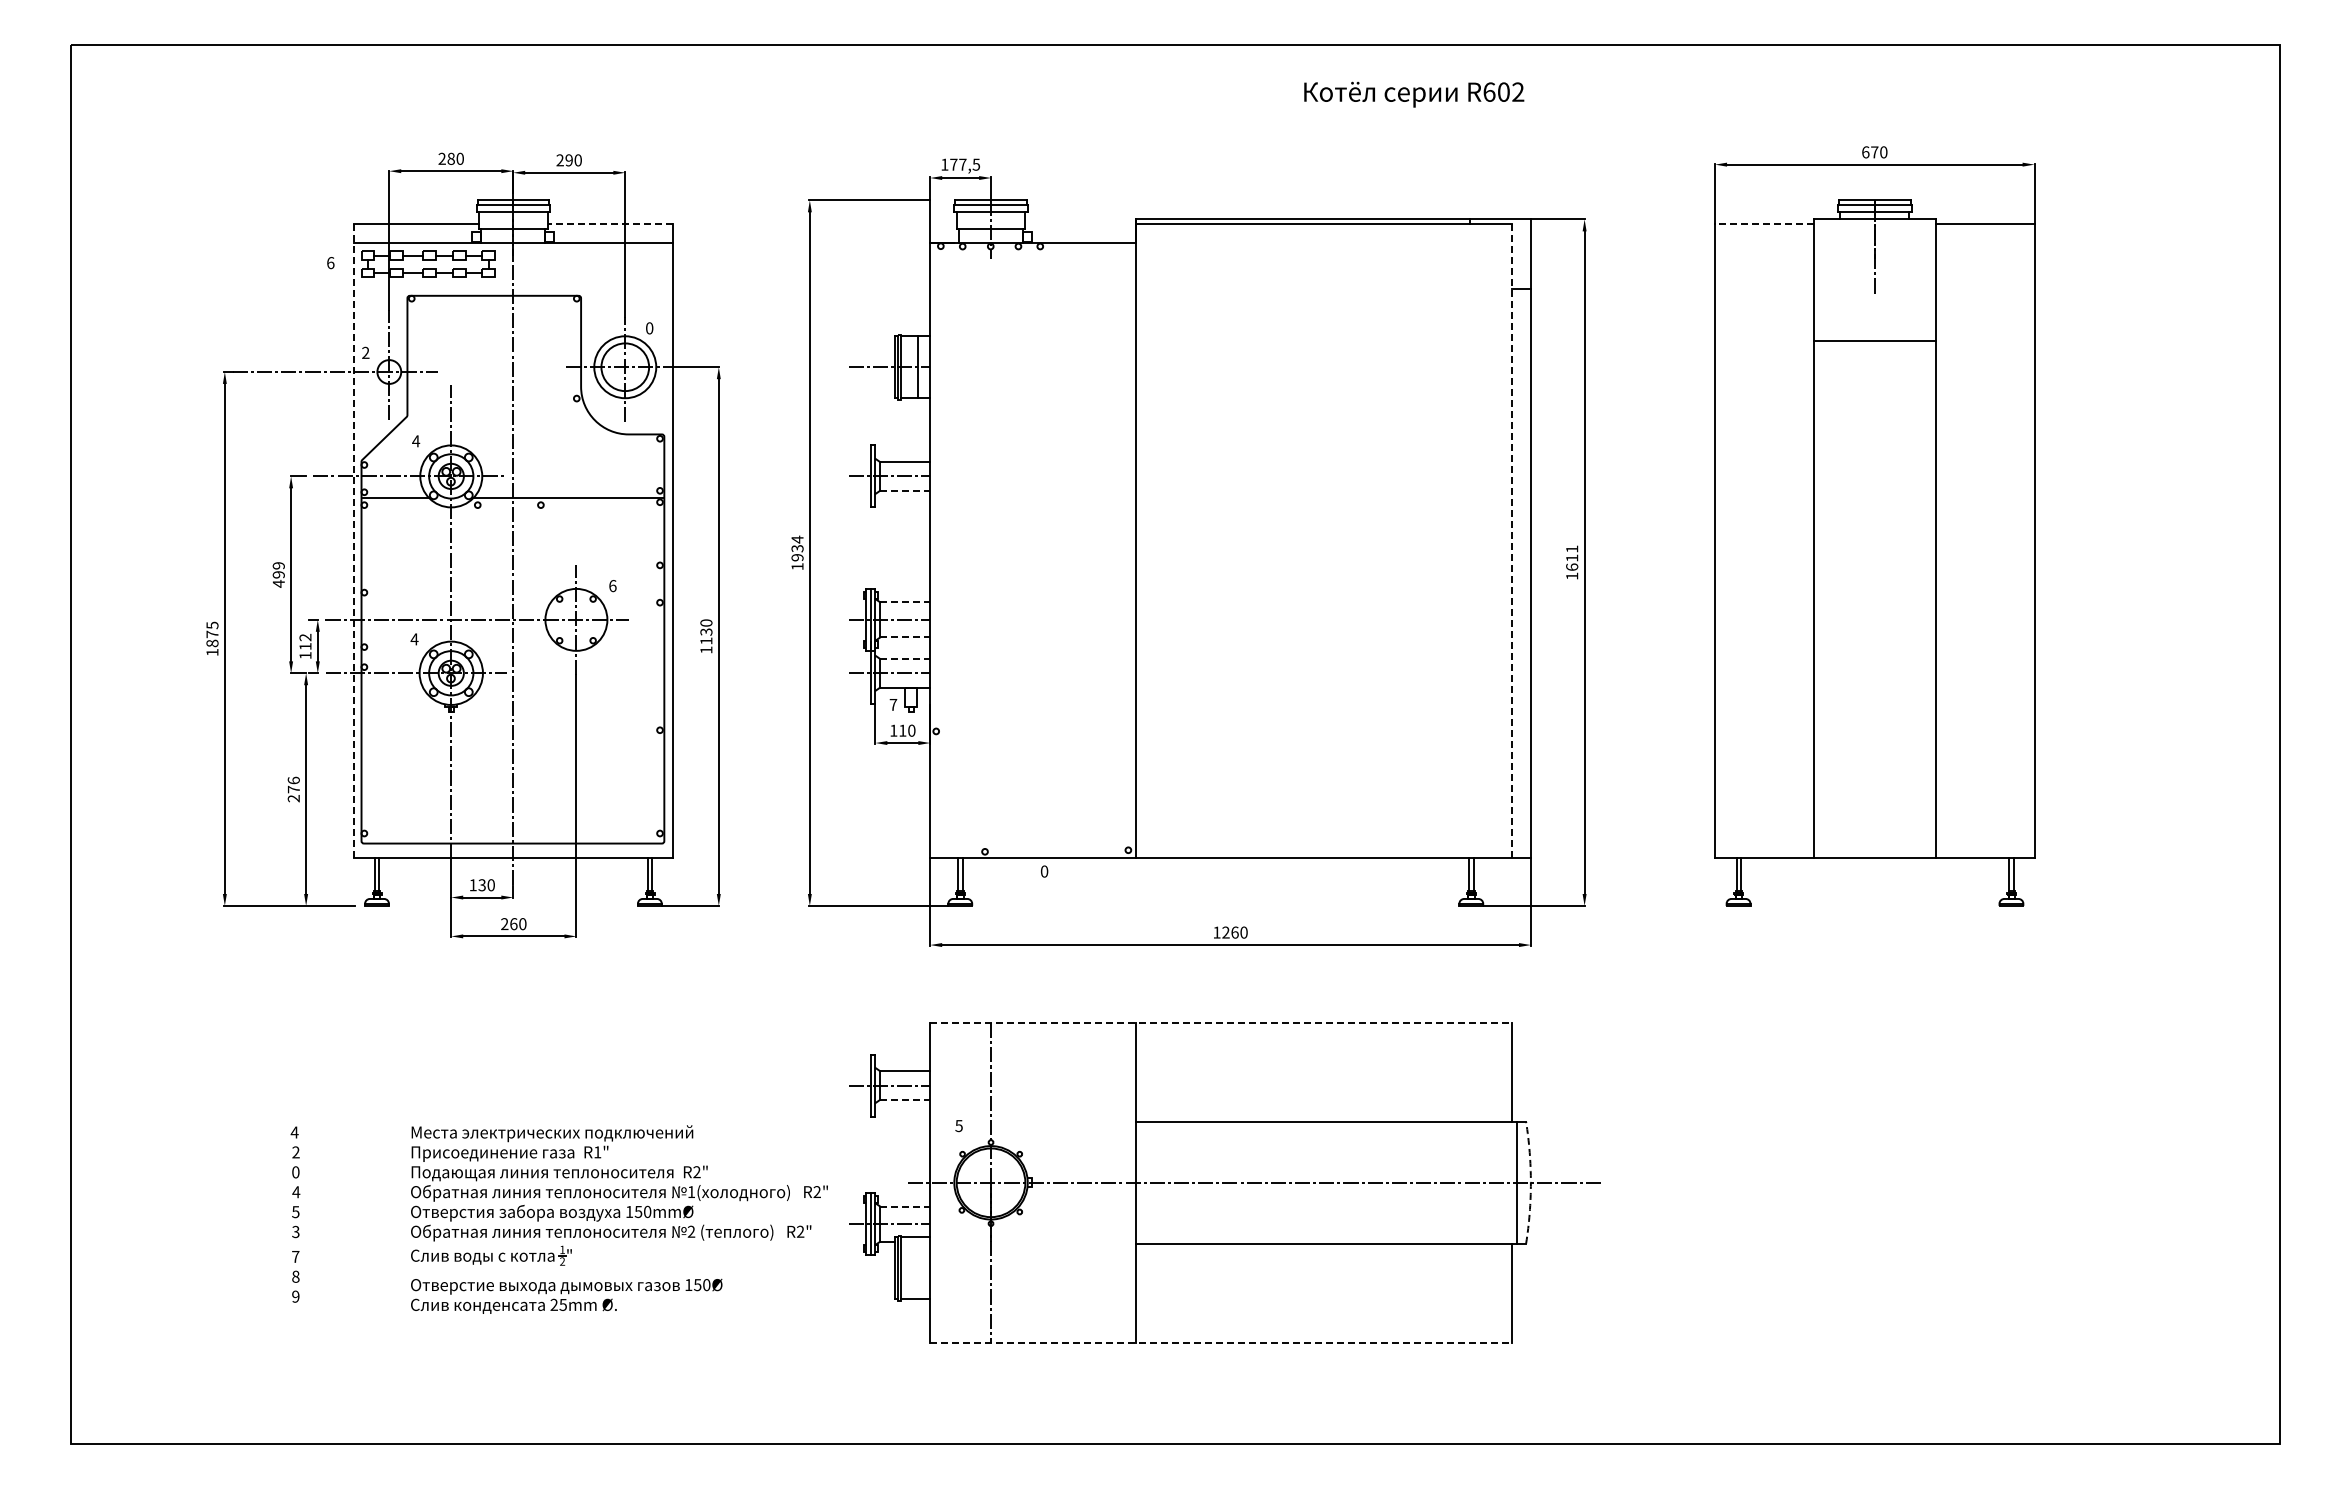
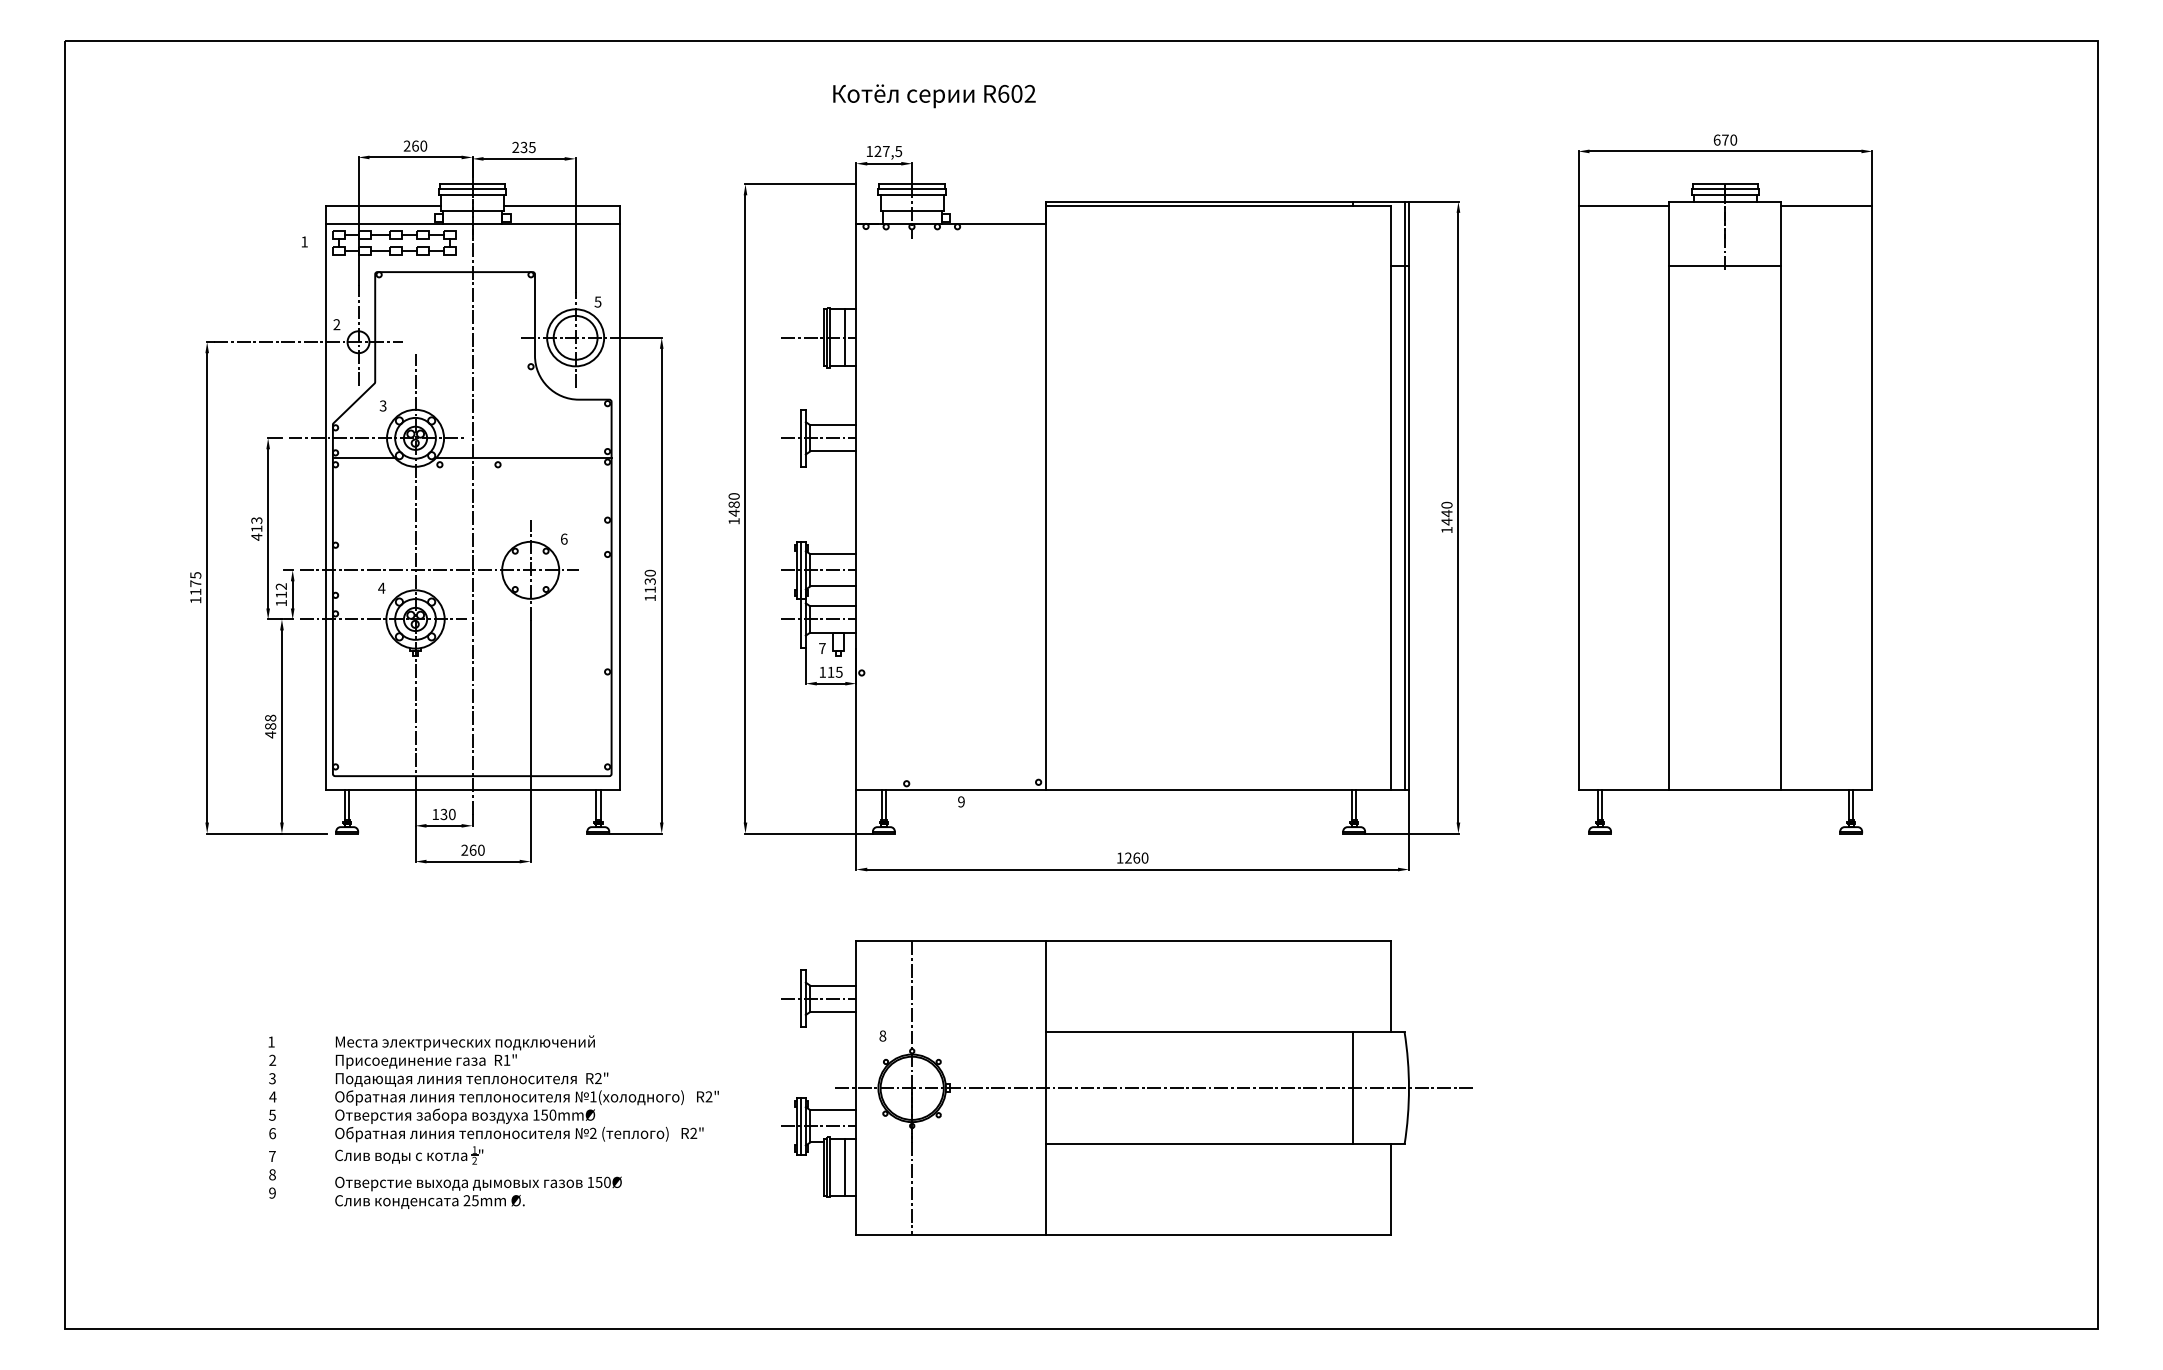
text: (1414, 94) -> (934, 96), moved
text: (450, 158) -> (414, 145), 280 -> 260
text: (573, 160) -> (527, 147), 290 -> 235
text: (953, 164) -> (877, 151), 177,5 -> 127,5
line: (610, 224) -> (562, 206), dashed -> solid
line: (1764, 224) -> (1623, 206), dashed -> solid
text: (330, 263) -> (304, 242), 6 -> 1
text: (649, 328) -> (597, 302), 0 -> 5
line: (1874, 341) -> (1725, 266), moved
text: (416, 441) -> (383, 406), 4 -> 3
line: (905, 490) -> (833, 451), dashed -> solid
line: (1526, 538) -> (1404, 495), added
line: (353, 541) -> (325, 498), dashed -> solid
line: (1511, 541) -> (1391, 498), dashed -> solid
text: (797, 548) -> (734, 504), 1934 -> 1480
text: (1572, 558) -> (1447, 513), 1611 -> 1440
text: (278, 570) -> (256, 524), 499 -> 413
line: (905, 602) -> (833, 554), dashed -> solid
line: (905, 637) -> (833, 586), dashed -> solid
text: (212, 643) -> (195, 592), 1875 -> 1175
line: (905, 659) -> (833, 606), dashed -> solid
text: (911, 730) -> (839, 672), 110 -> 115
text: (293, 789) -> (270, 726), 276 -> 488
text: (1044, 871) -> (961, 801), 0 -> 9
line: (1221, 1023) -> (1124, 941), dashed -> solid
line: (905, 1099) -> (833, 1011), dashed -> solid
text: (958, 1125) -> (882, 1035), 5 -> 8
text: (294, 1132) -> (271, 1042), 4 -> 1
text: (295, 1172) -> (272, 1078), 0 -> 3
line: (1517, 1182) -> (1353, 1088), moved
arc: (1530, 1182) -> (1408, 1088), dashed -> solid
line: (905, 1206) -> (833, 1110), dashed -> solid
part: (619, 1219) -> (527, 1122), moved
text: (295, 1231) -> (272, 1133), 3 -> 6
line: (918, 1268) -> (845, 1167), added
line: (1221, 1342) -> (1124, 1235), dashed -> solid

